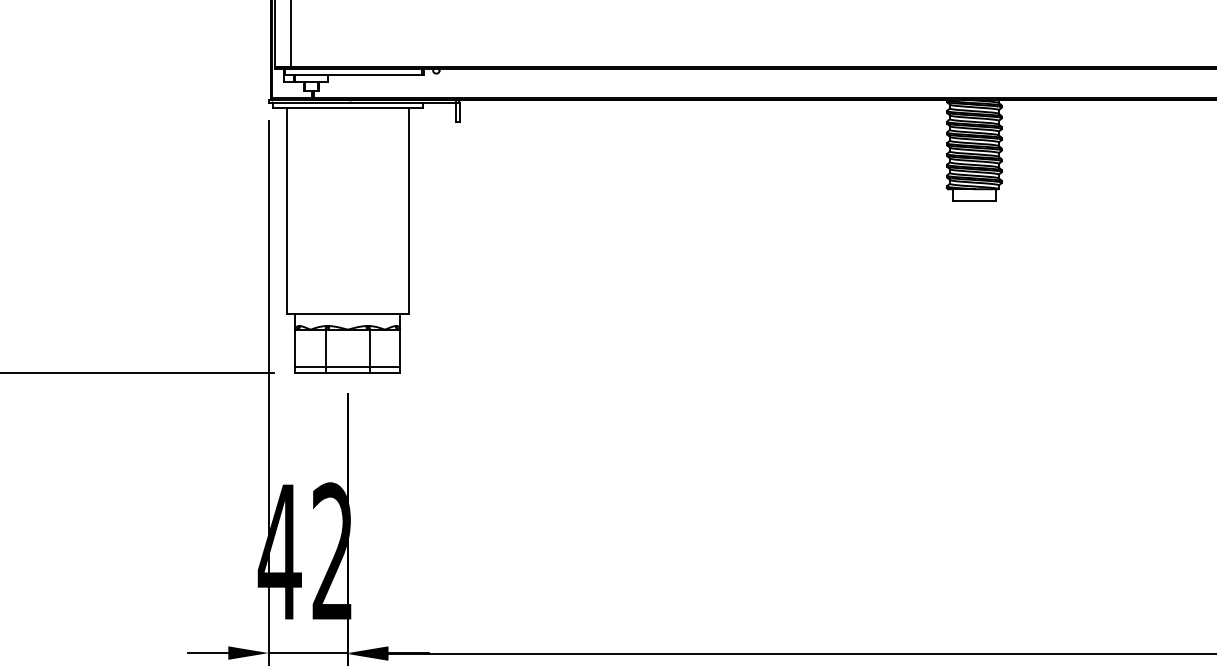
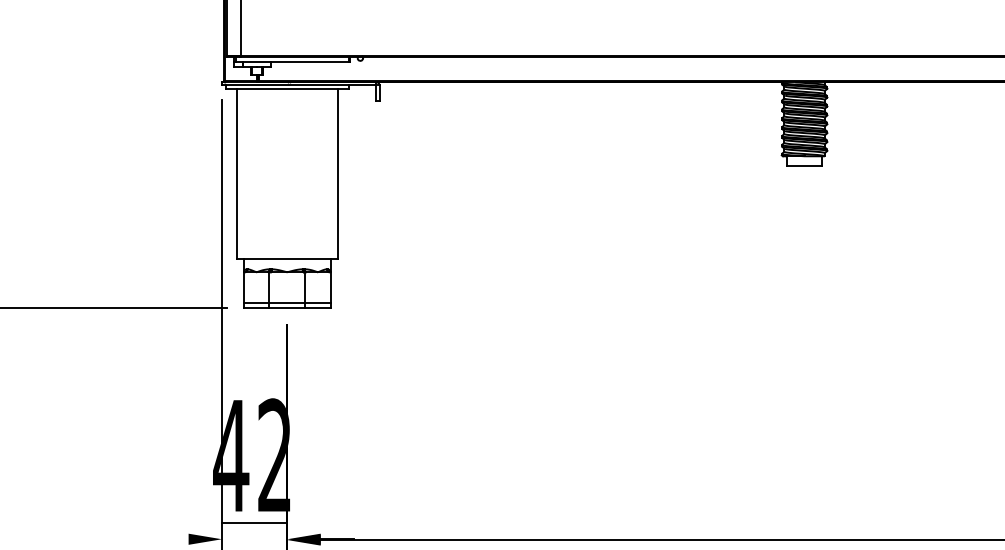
line: (207, 653) -> (171, 539), removed
line: (307, 653) -> (253, 523), moved

